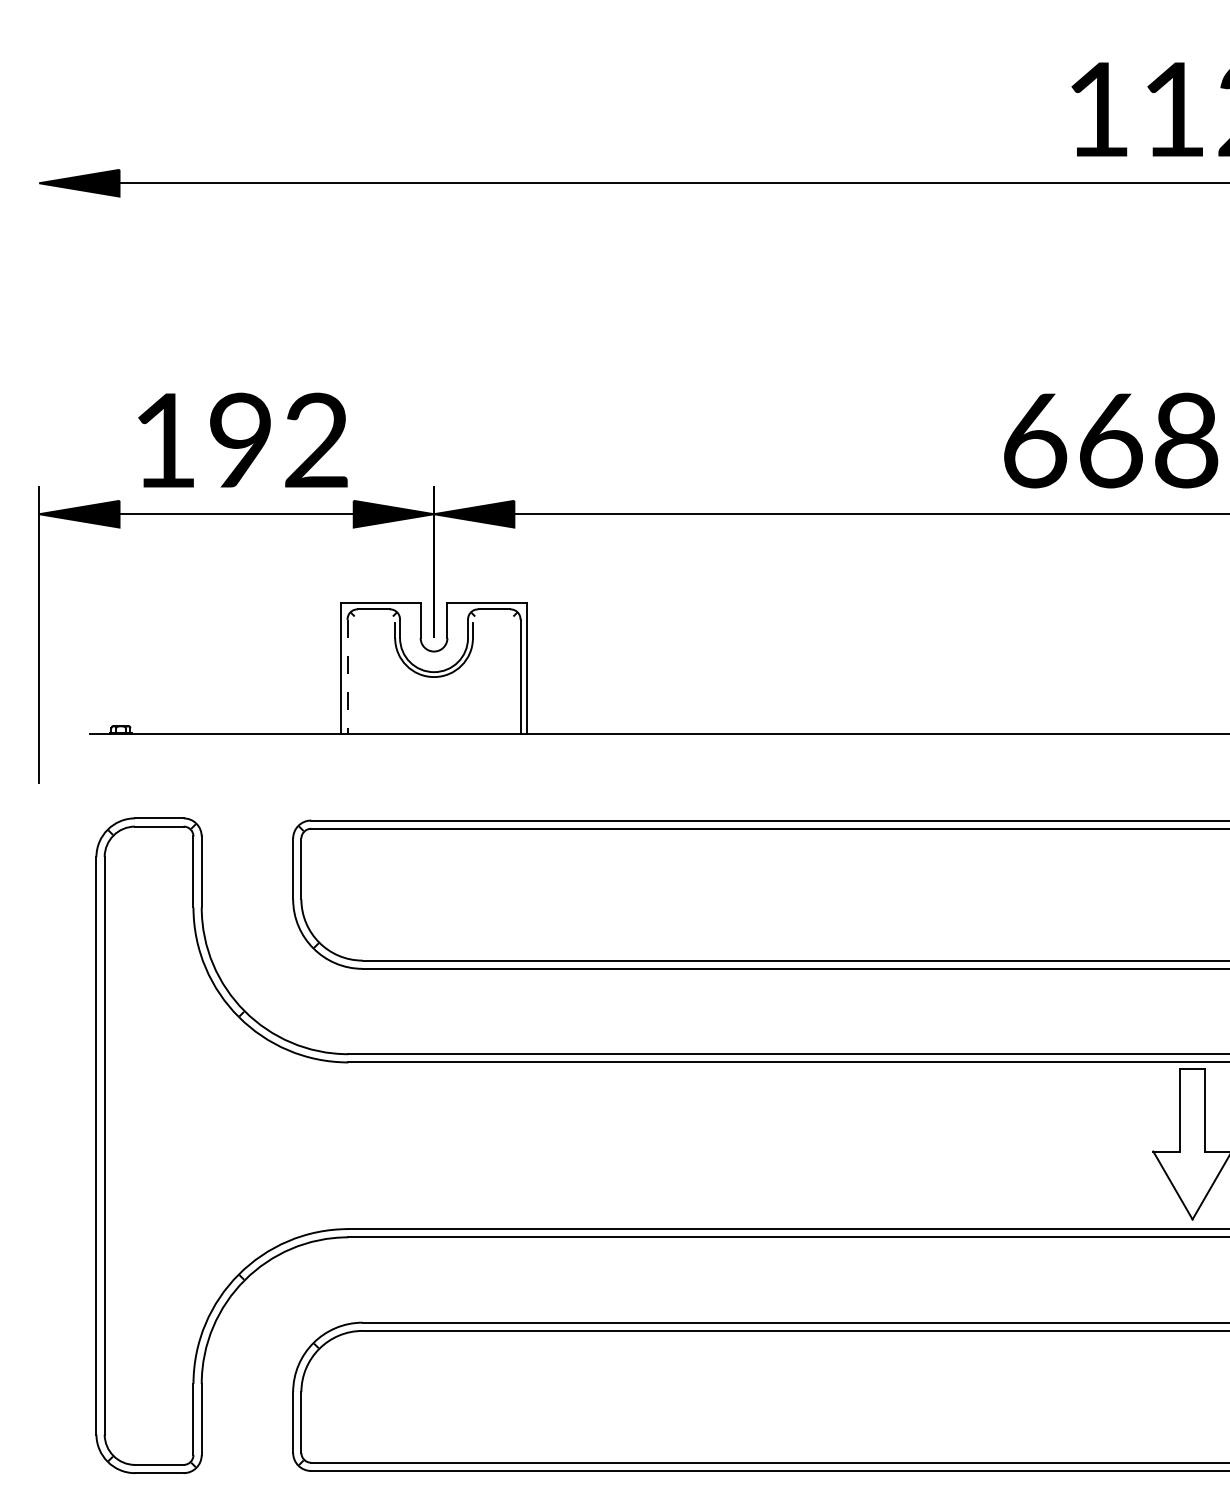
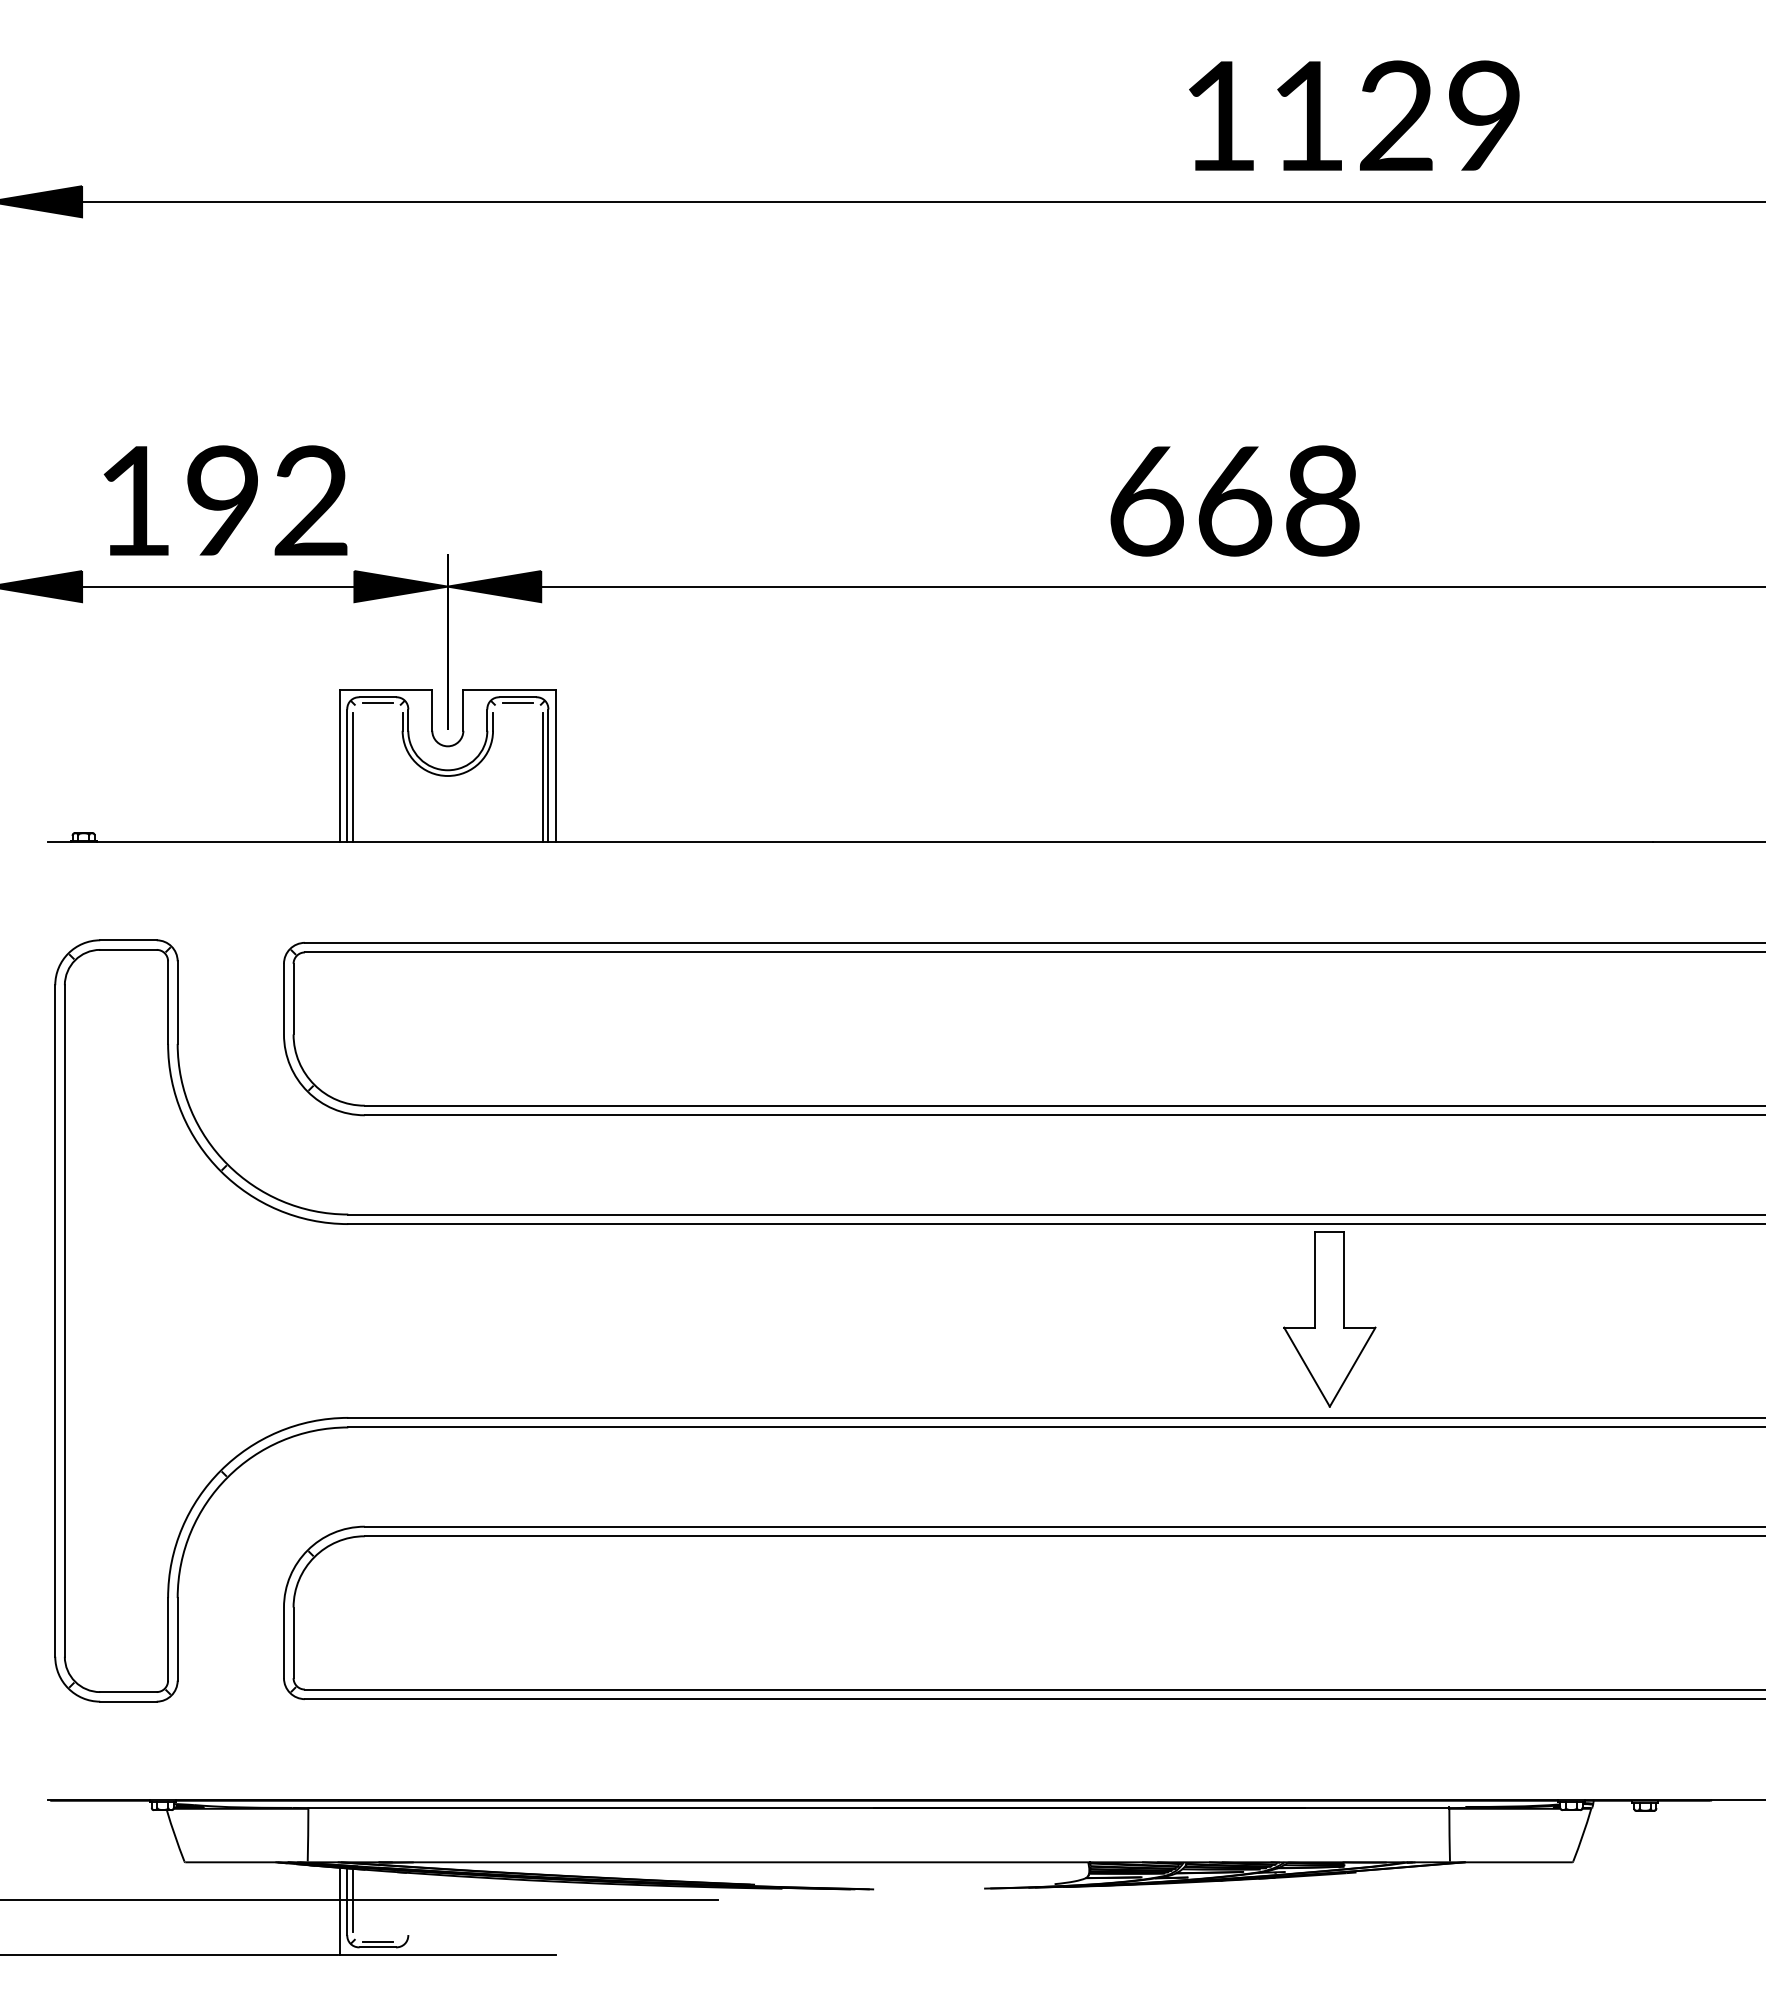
line: (373, 613) -> (377, 702), added
line: (493, 613) -> (517, 702), added
line: (347, 677) -> (347, 776), dashed -> solid
line: (352, 678) -> (352, 777), added
line: (515, 678) -> (542, 777), added

